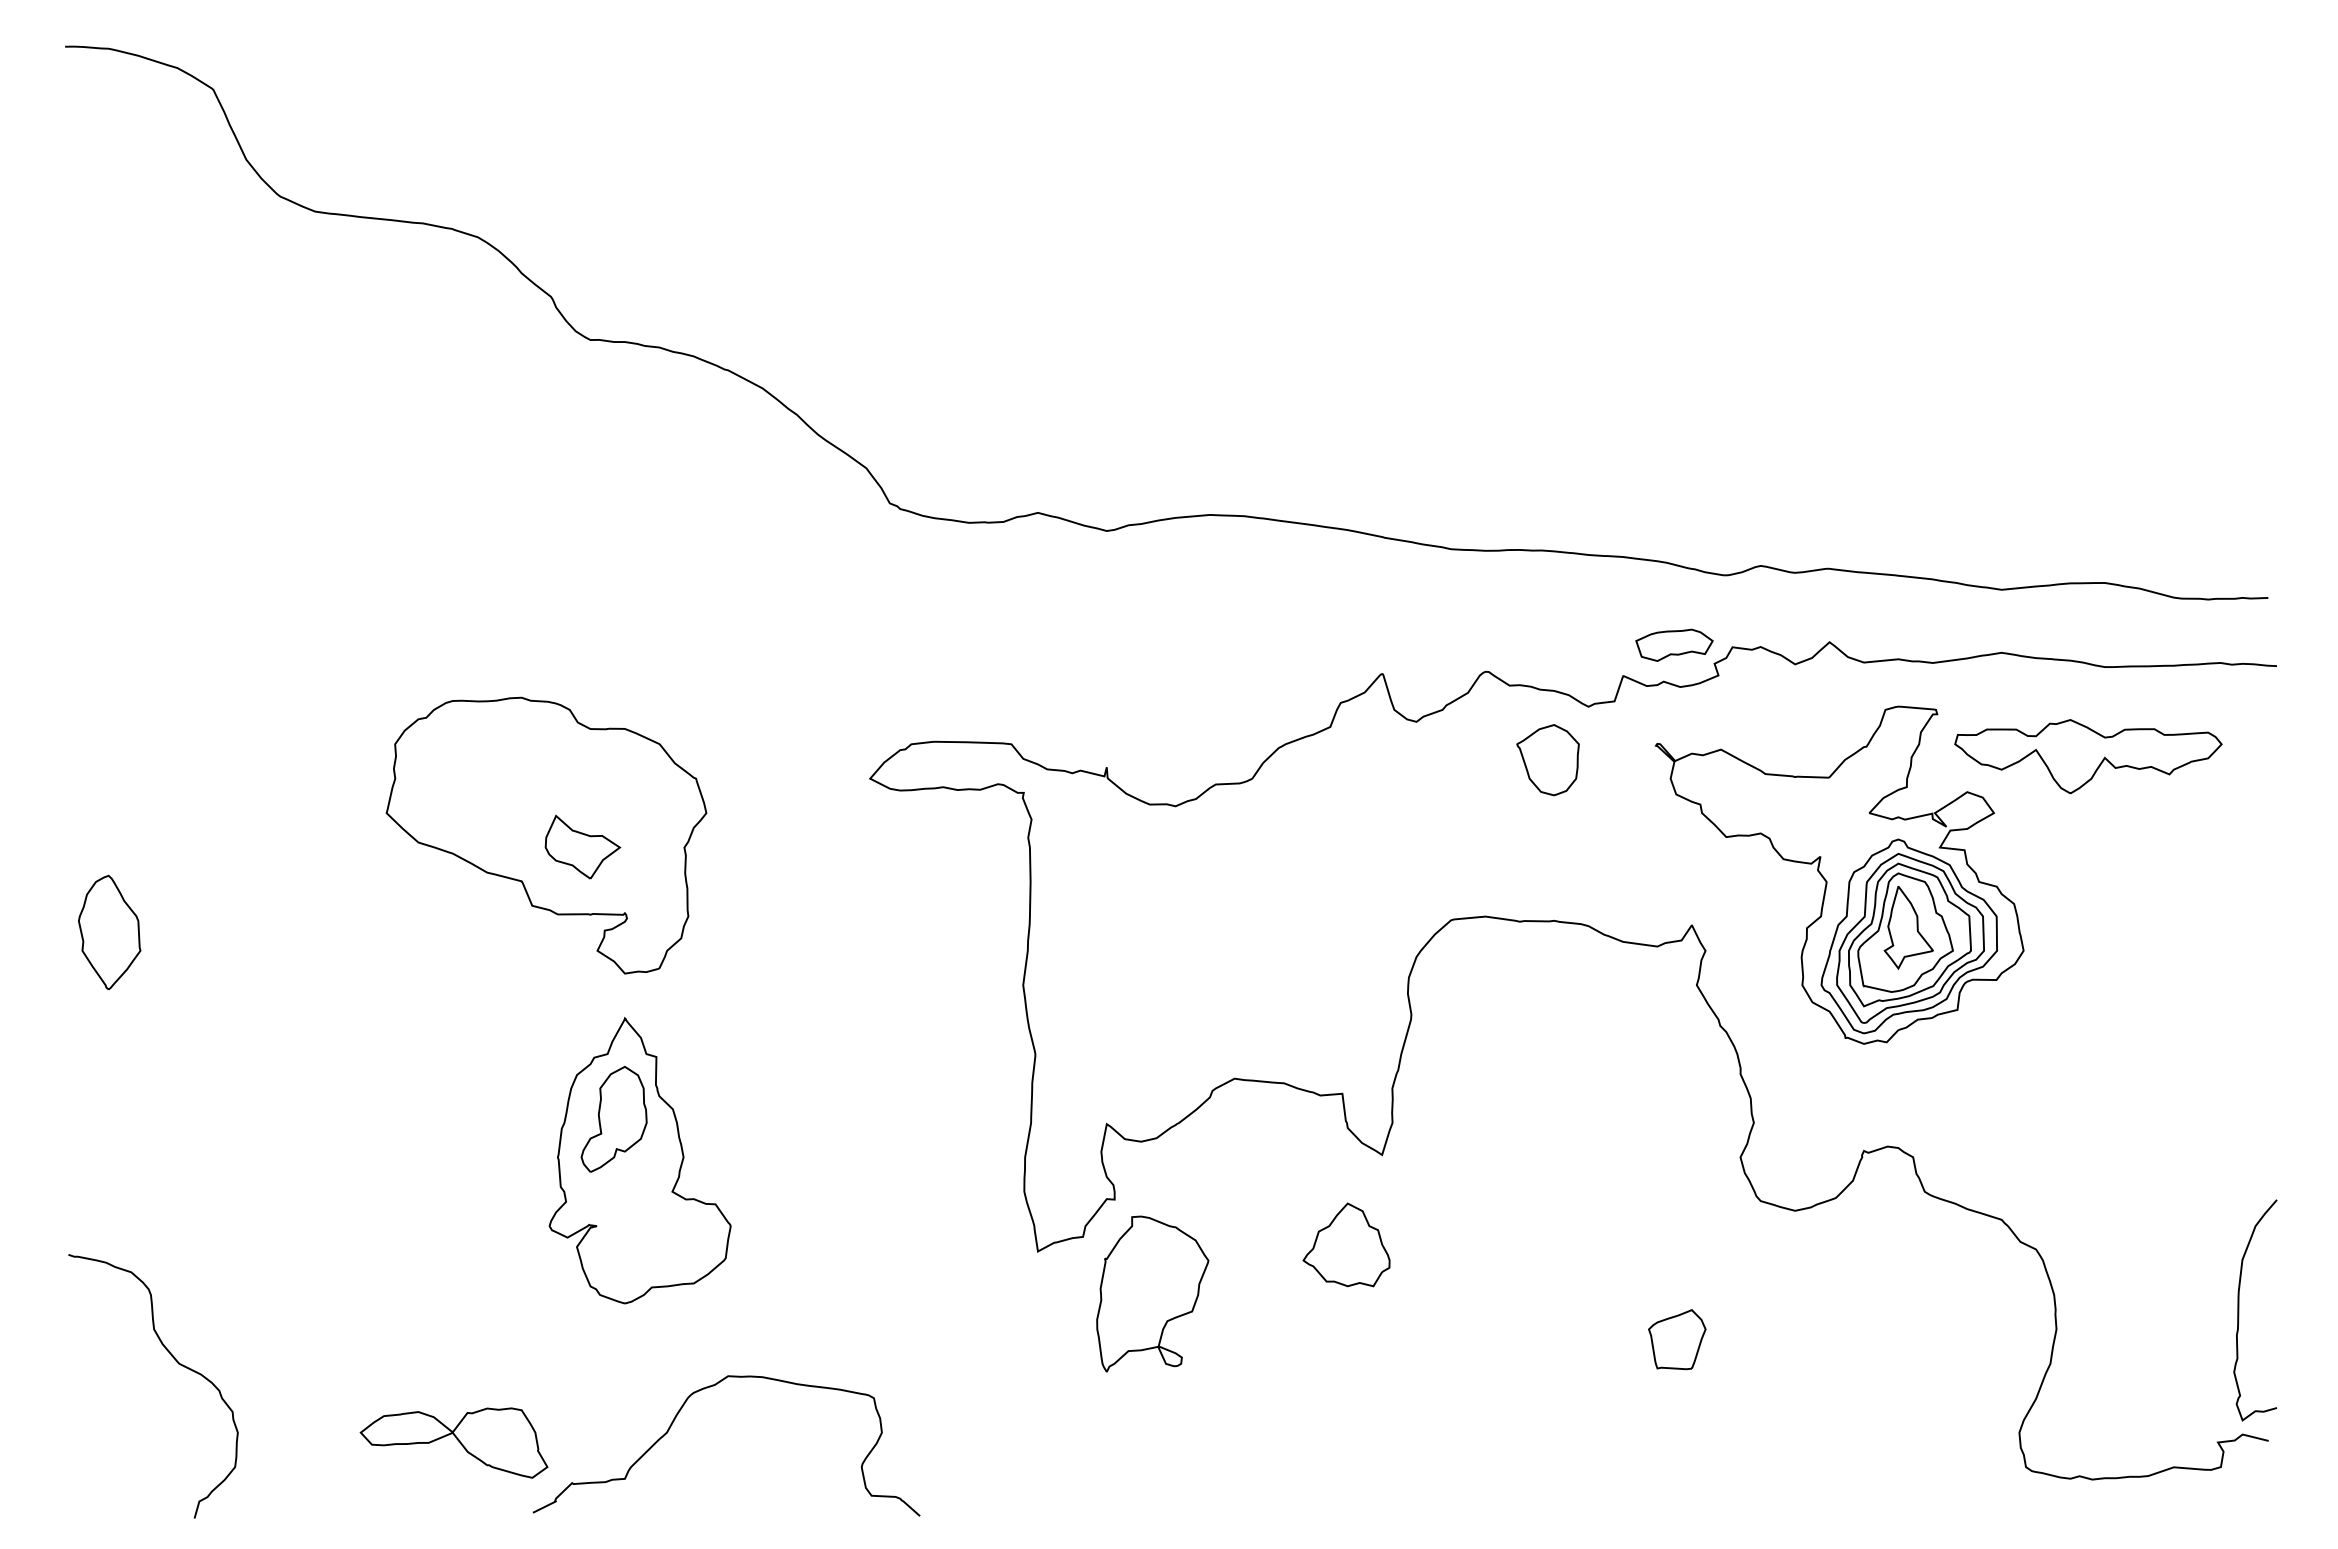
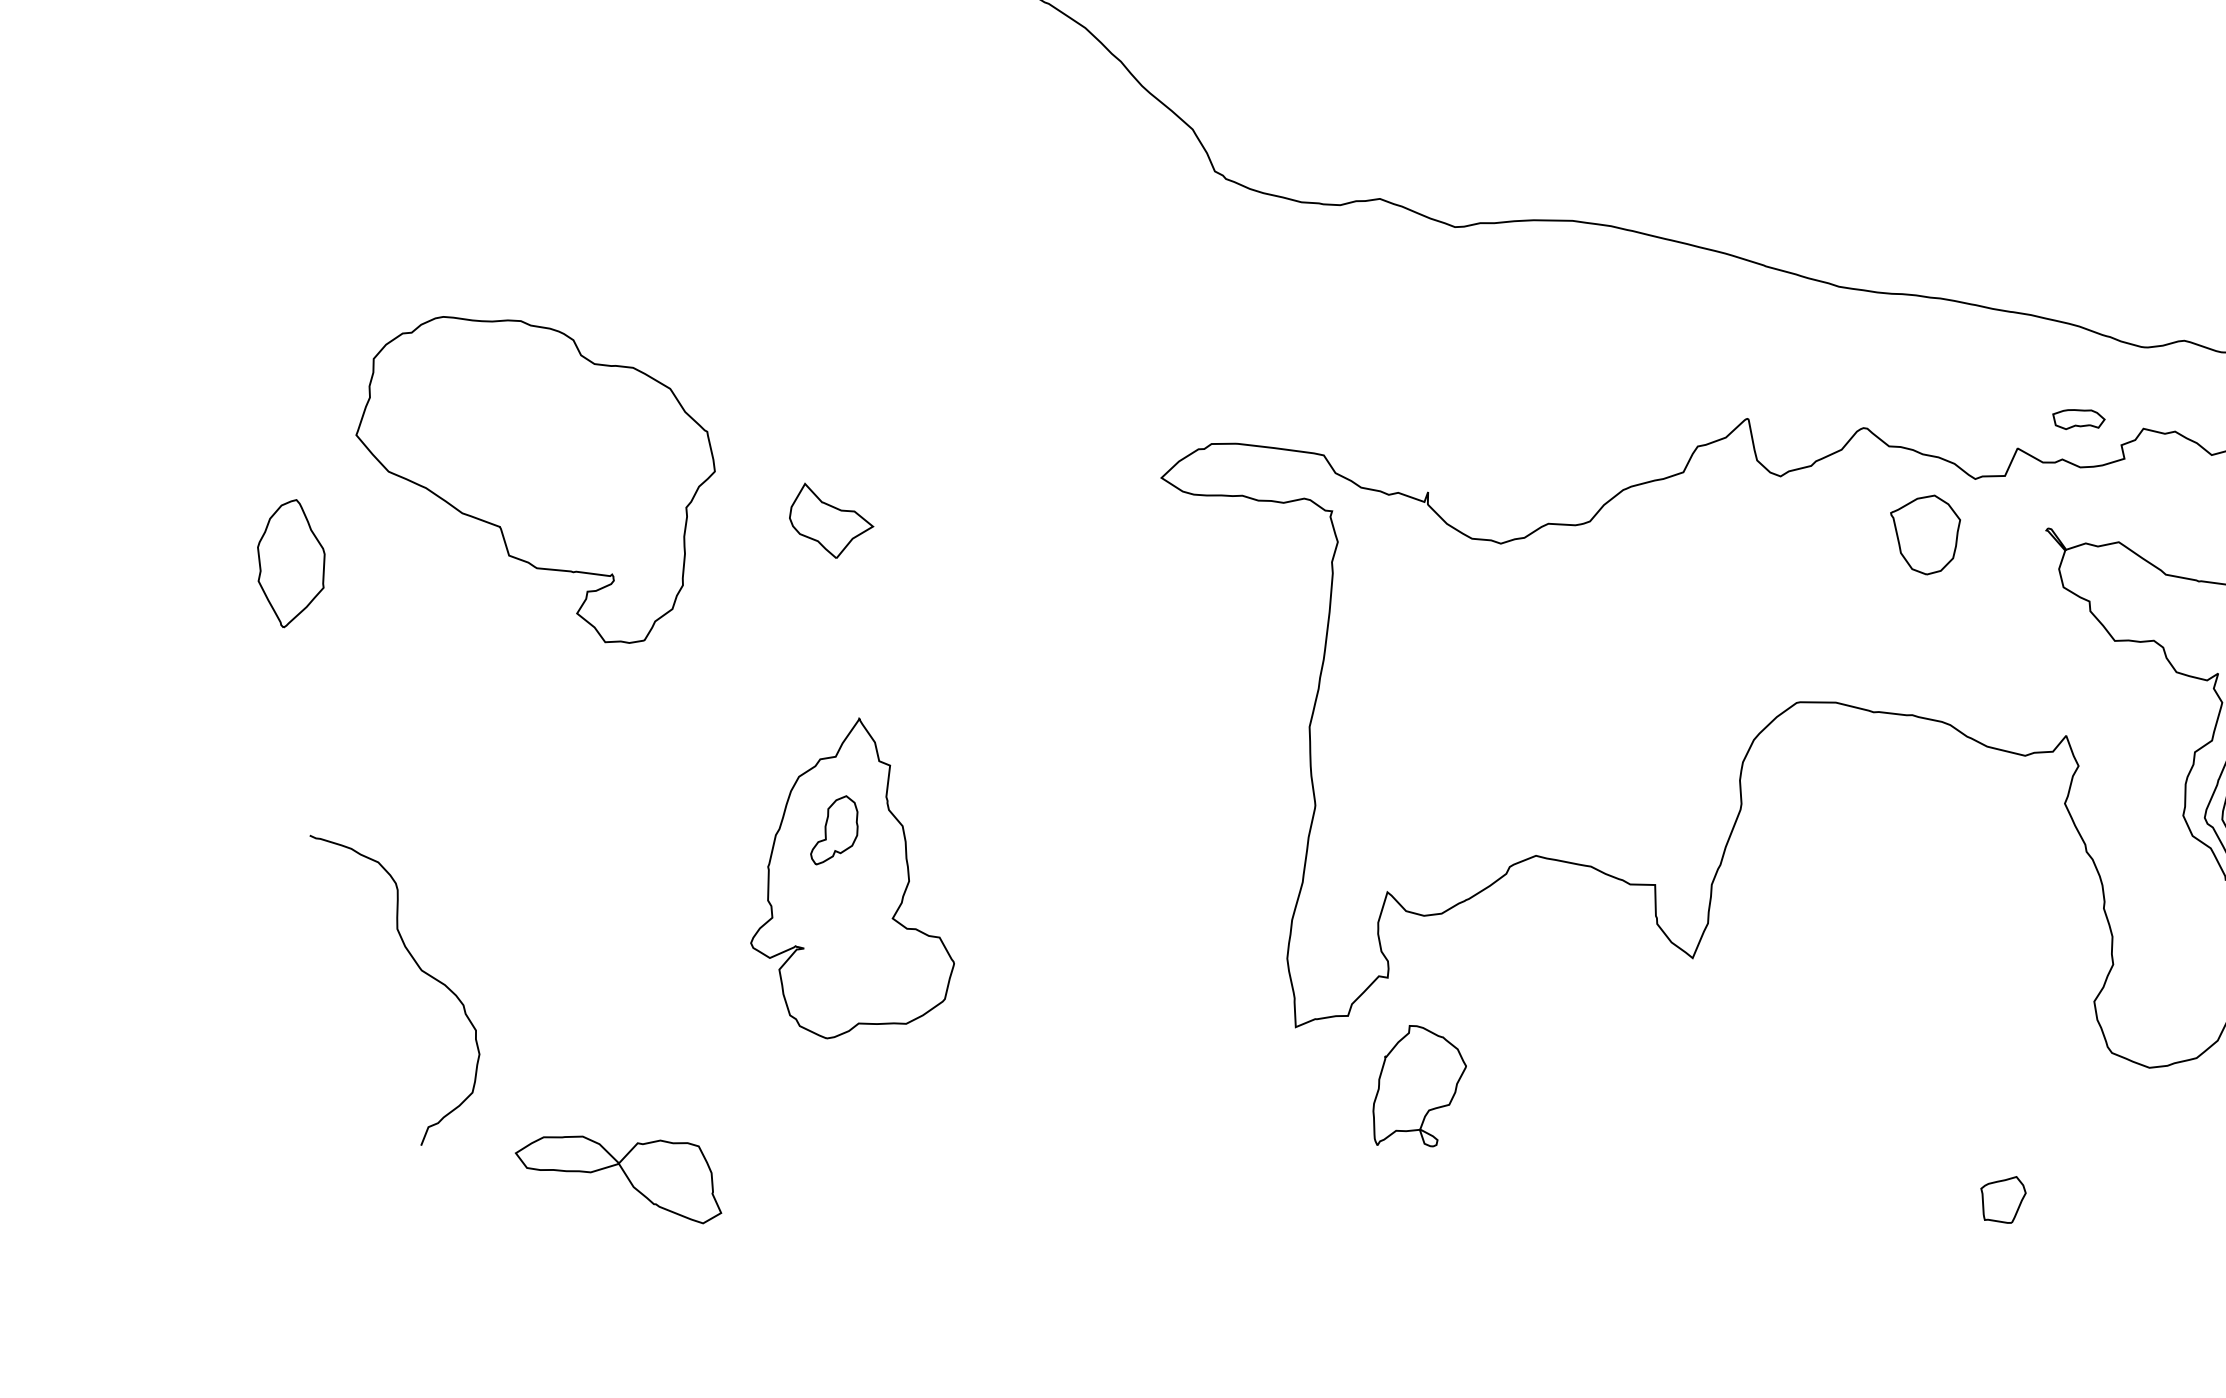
part: (1674, 644) -> (2078, 419), size x0.6
part: (546, 835) -> (533, 478), moved
part: (613, 1119) -> (834, 830), size x0.6
part: (1346, 1244) -> (1642, 1054), removed
part: (1152, 1293) -> (1419, 1087), size x0.7
part: (1677, 1339) -> (2002, 1198), size x0.7
curve: (176, 1362) -> (418, 968), moved
curve: (678, 1414) -> (874, 1169), removed

